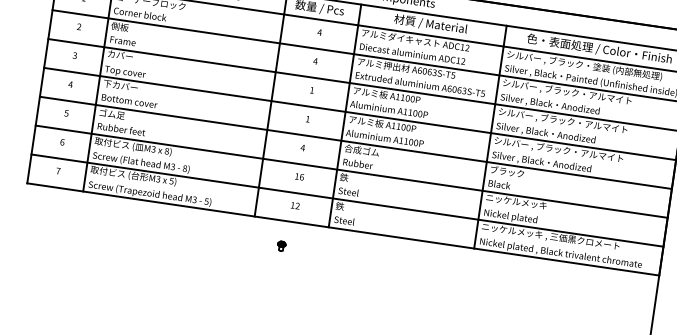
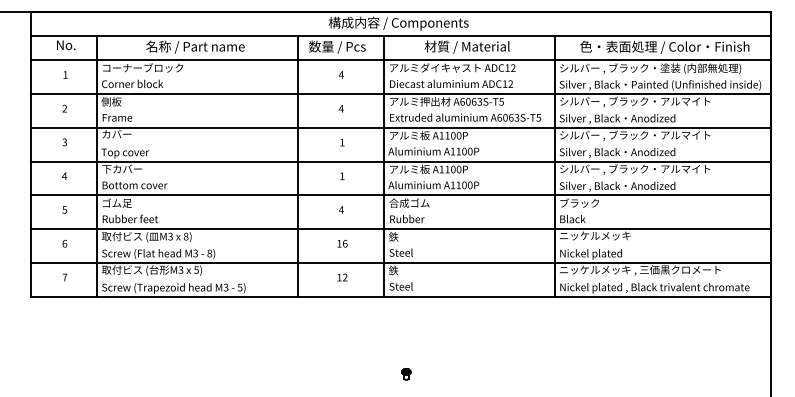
part: (281, 246) -> (406, 374), moved

